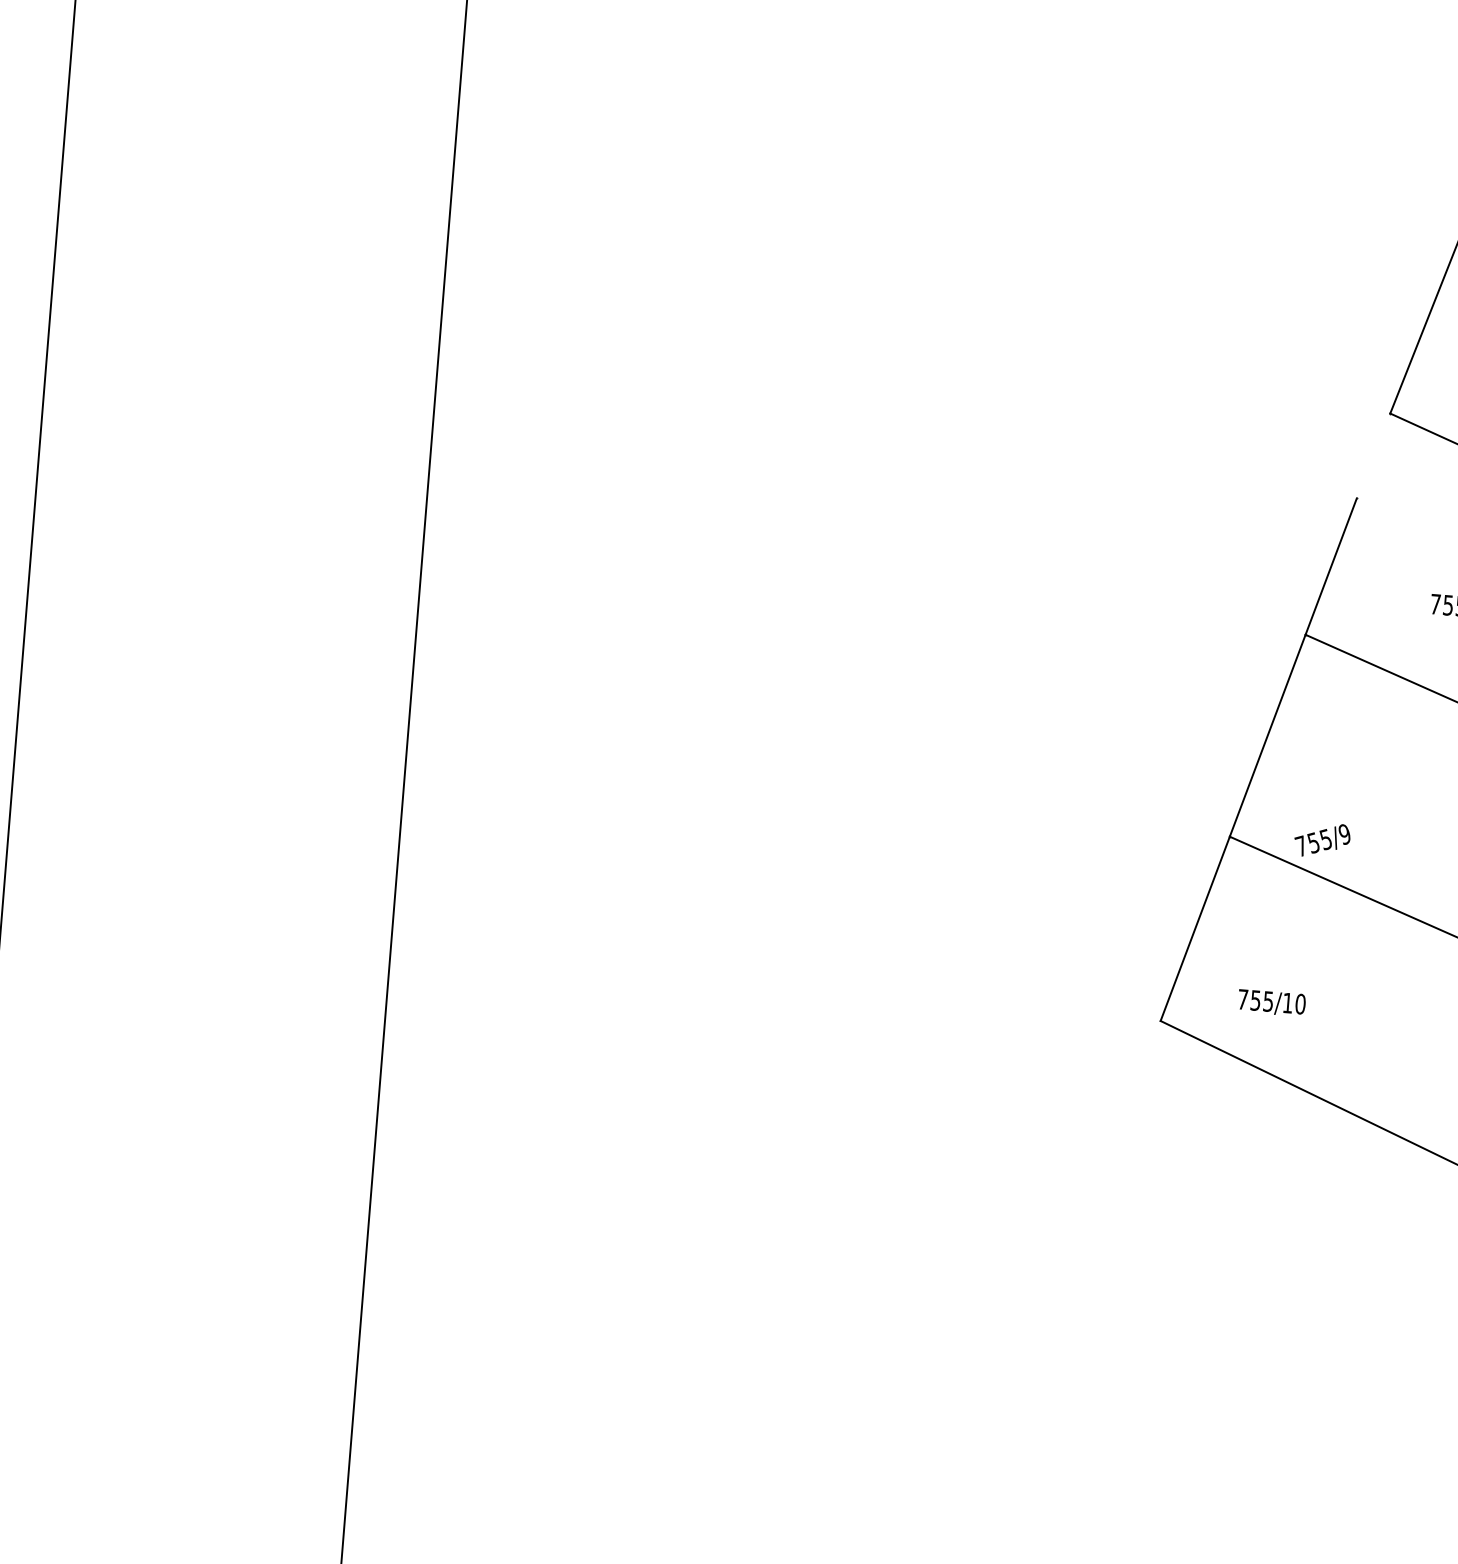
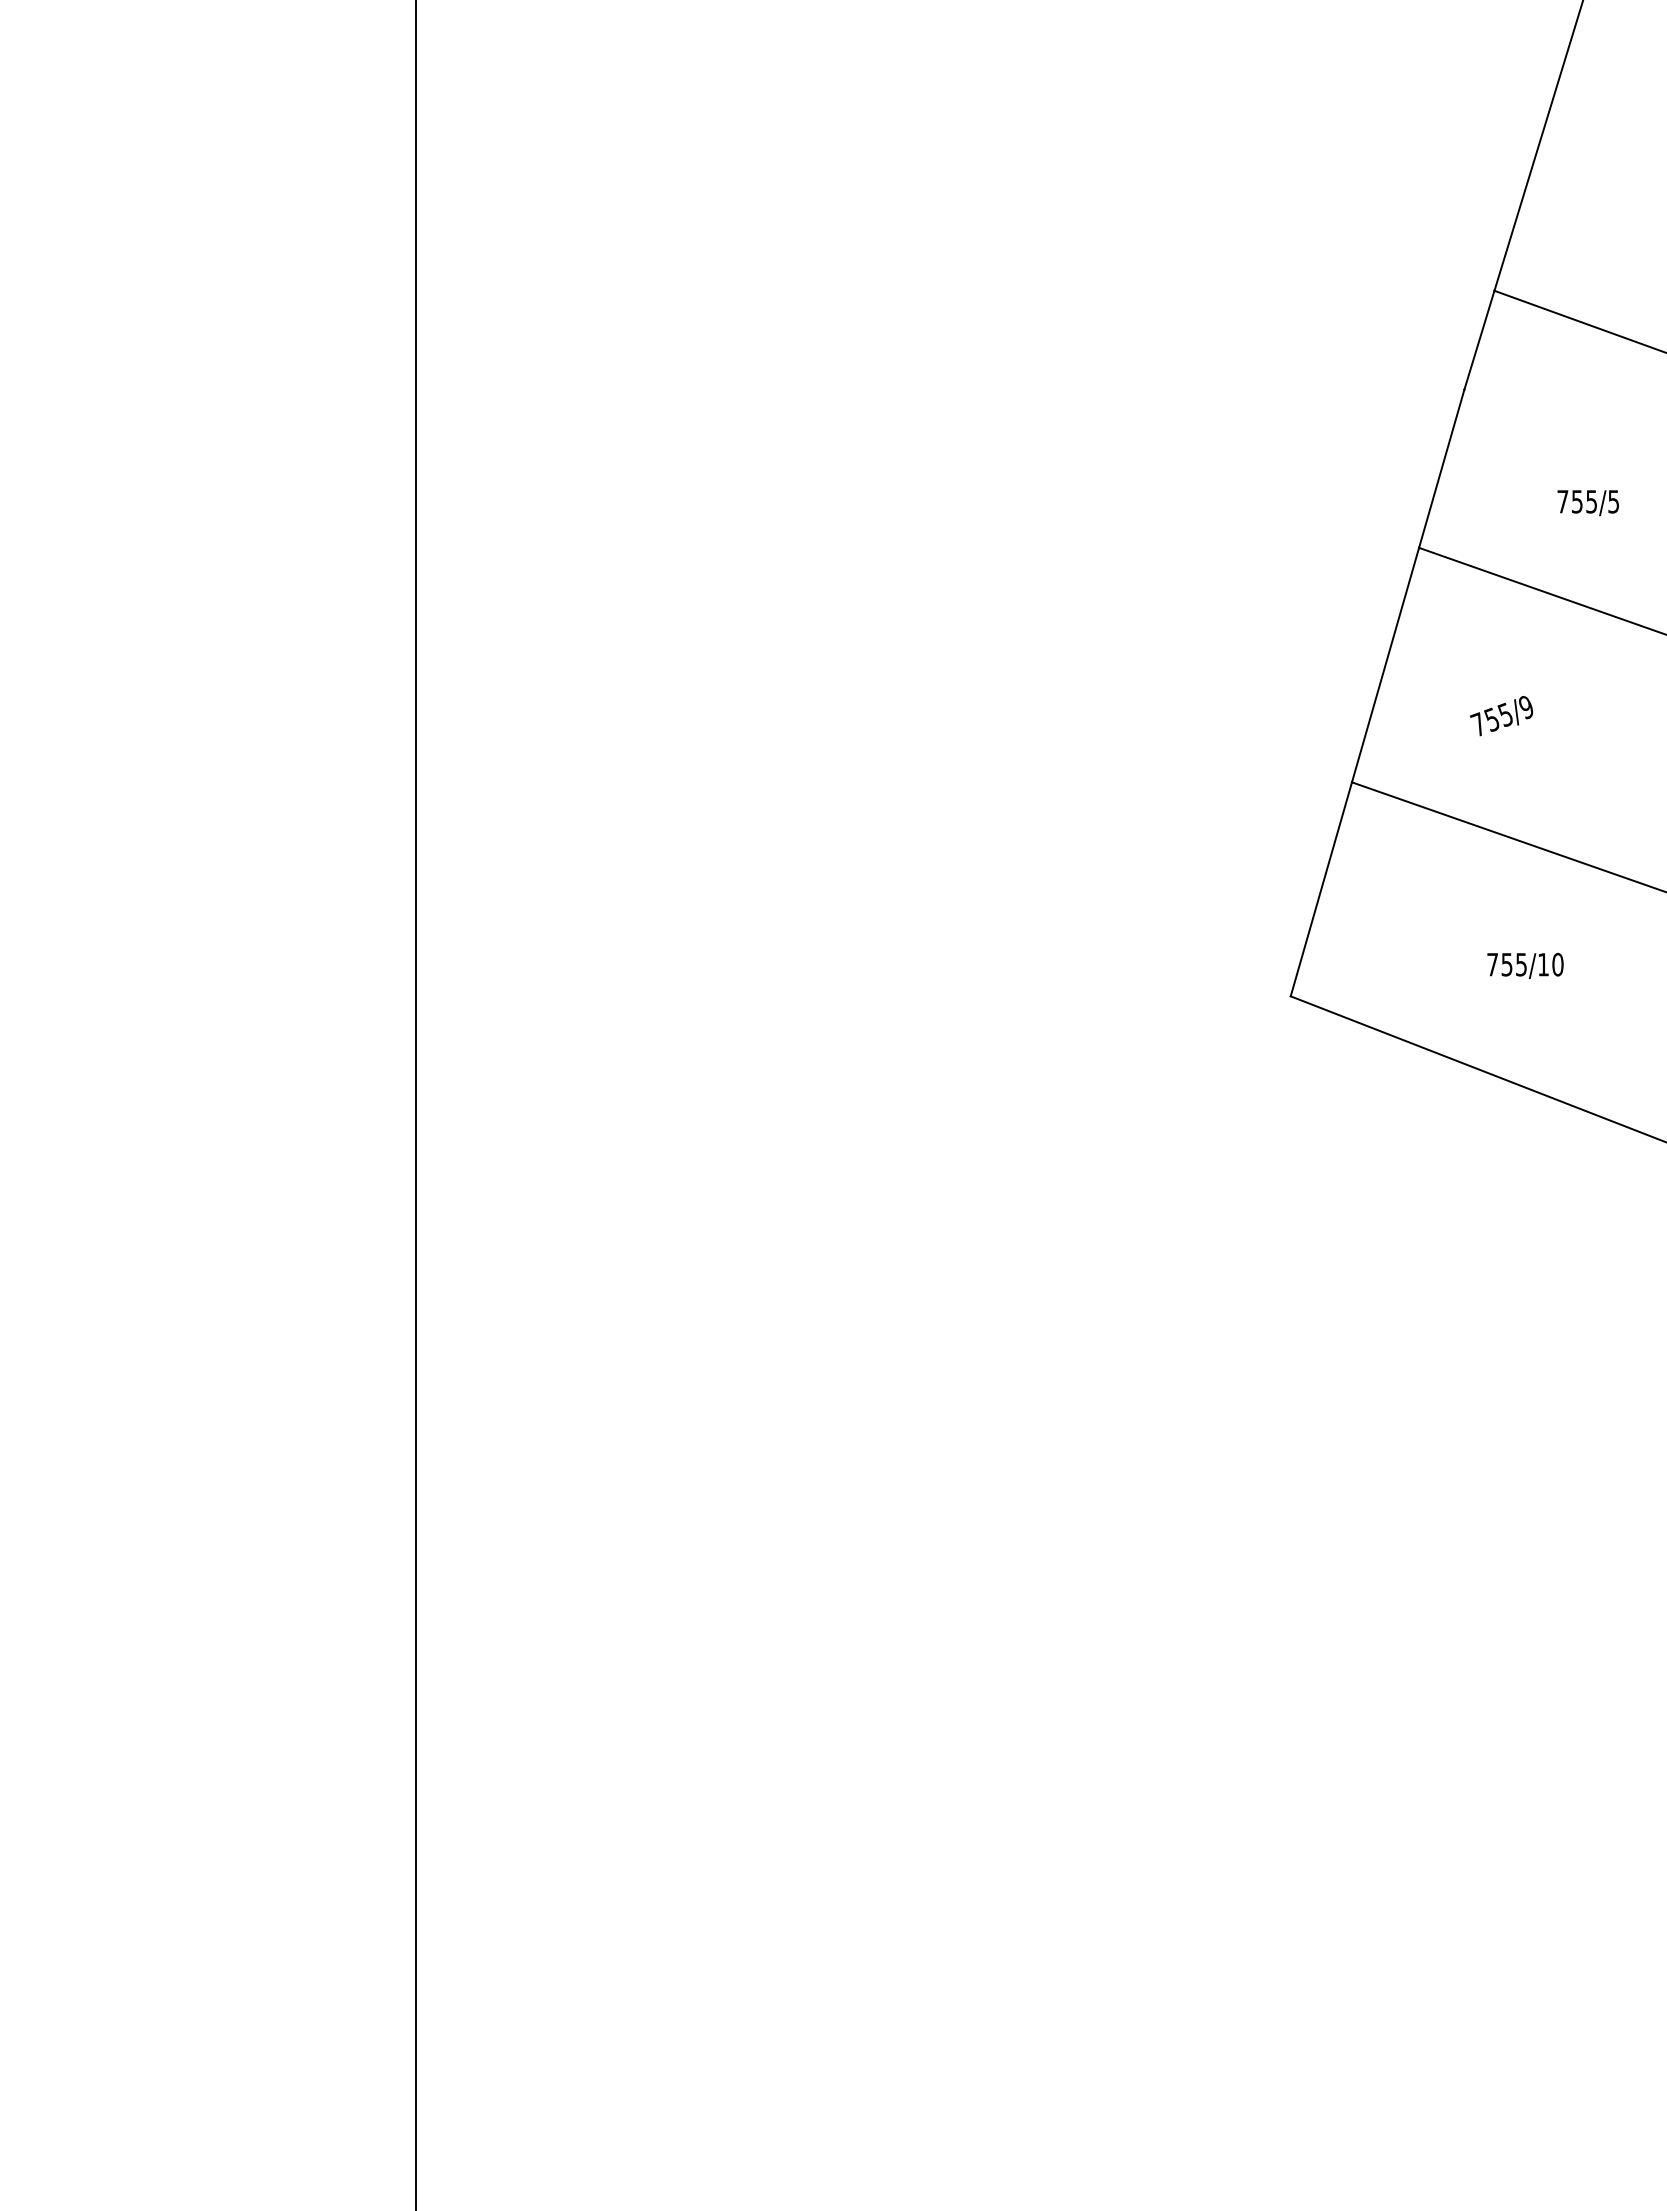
line: (1373, 455) -> (1479, 339), added
text: (1322, 840) -> (1501, 716), moved
text: (1271, 1002) -> (1525, 965), moved

